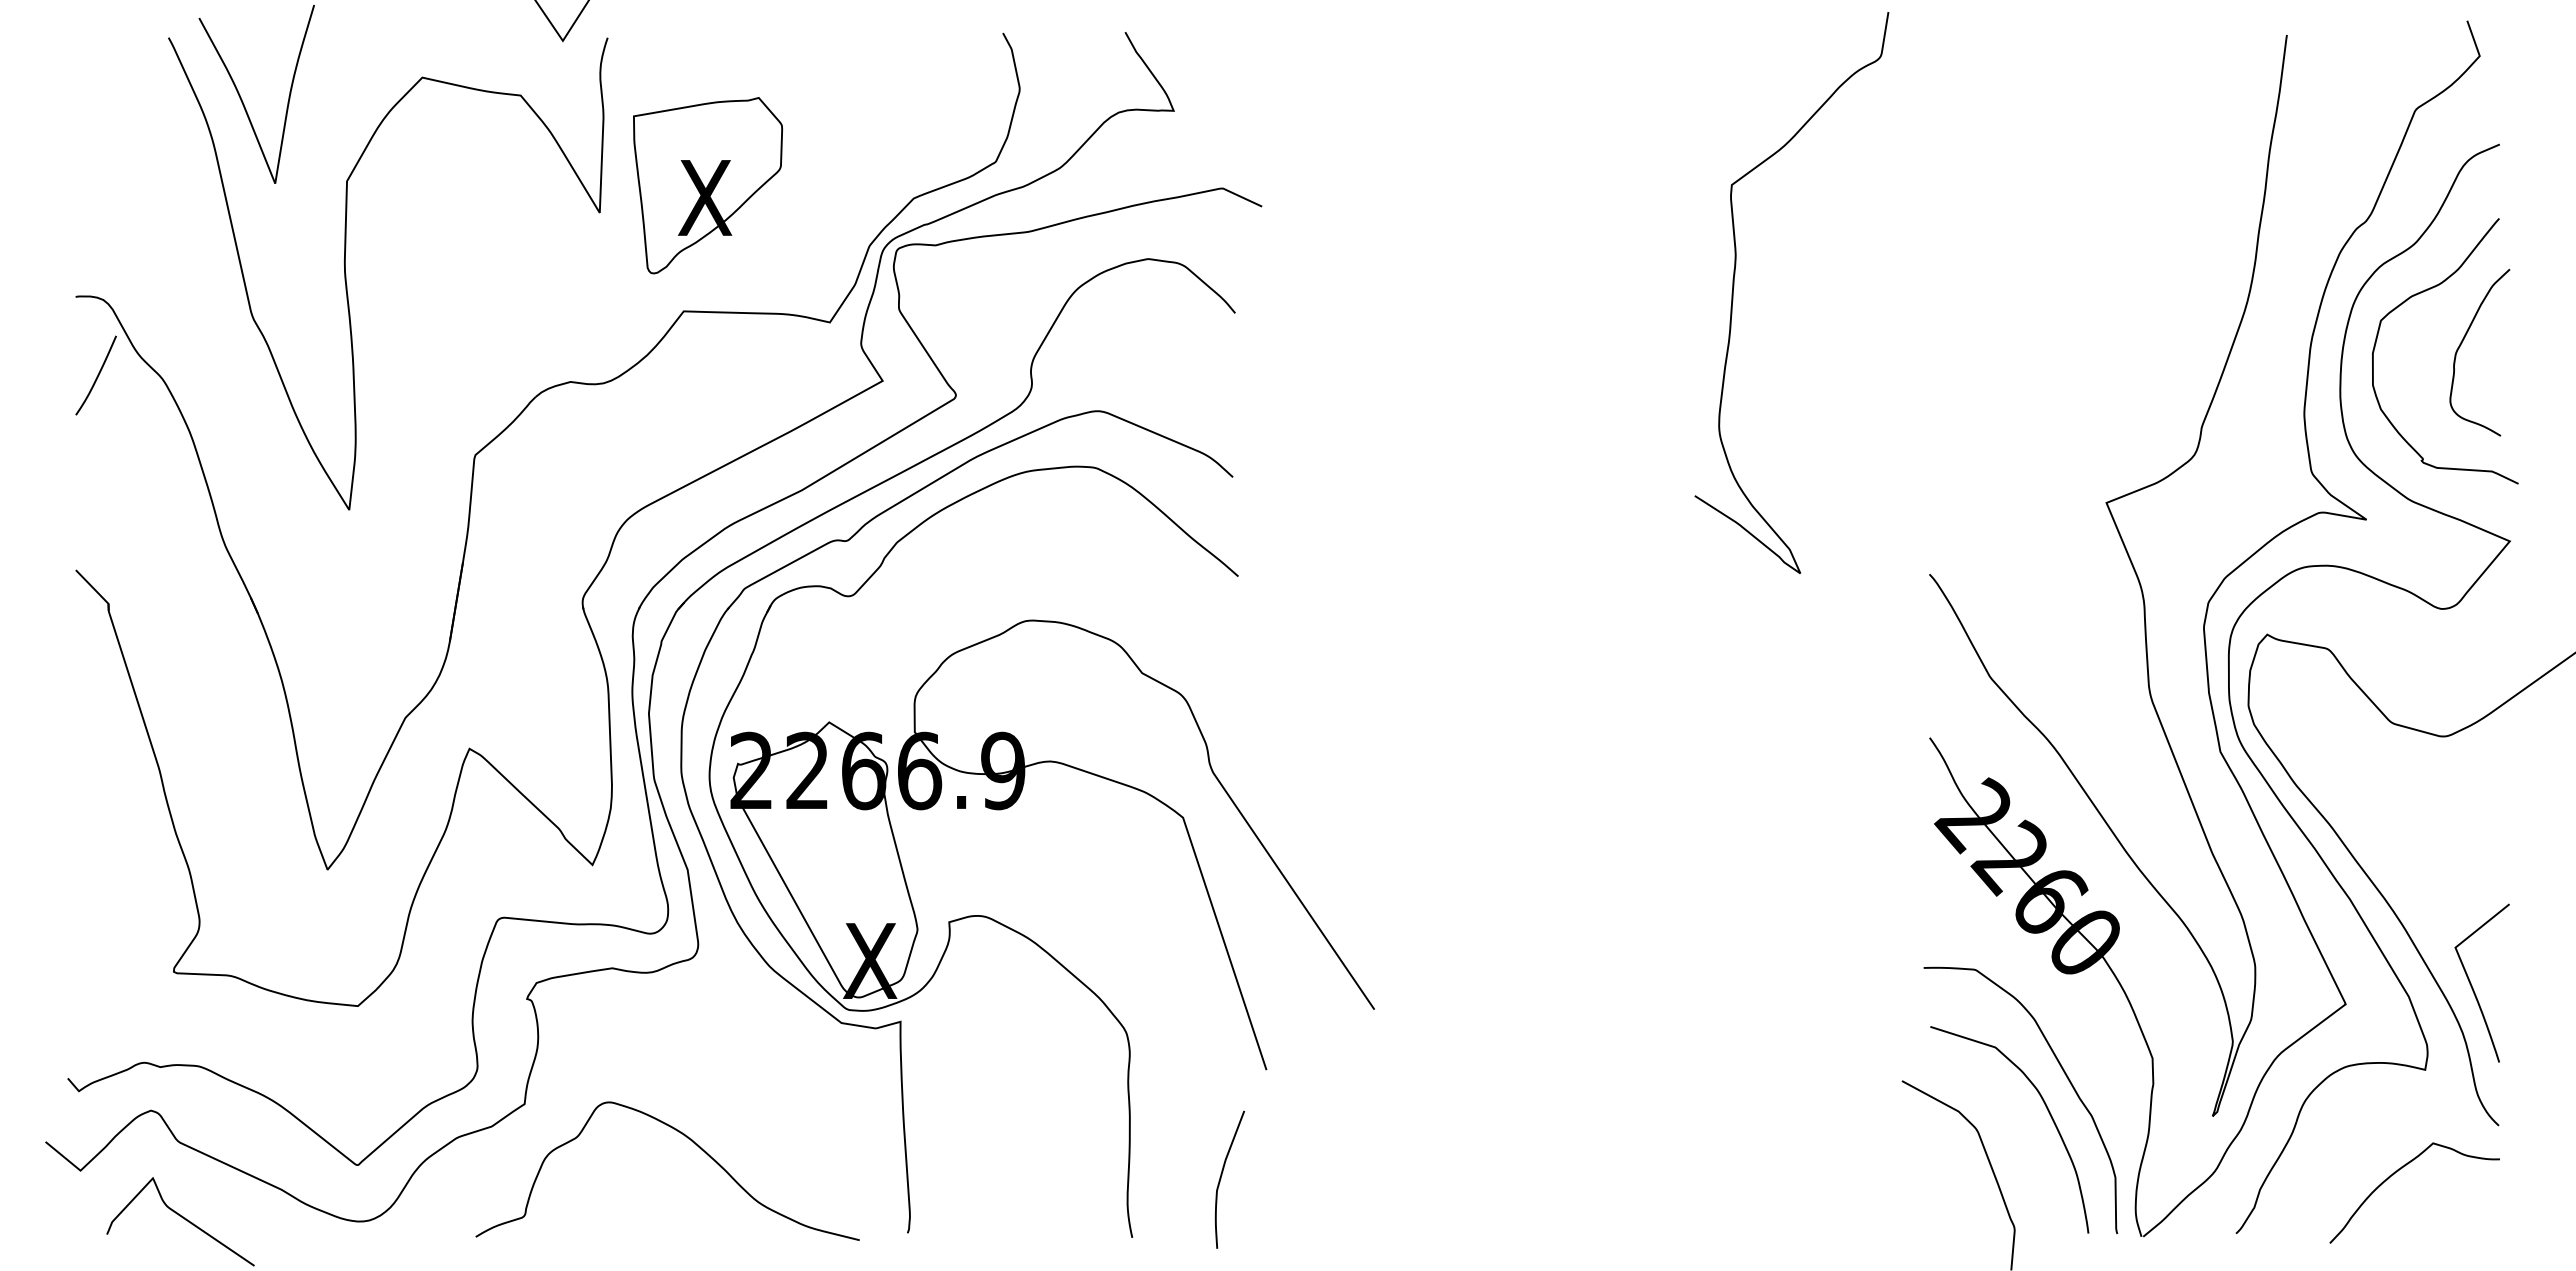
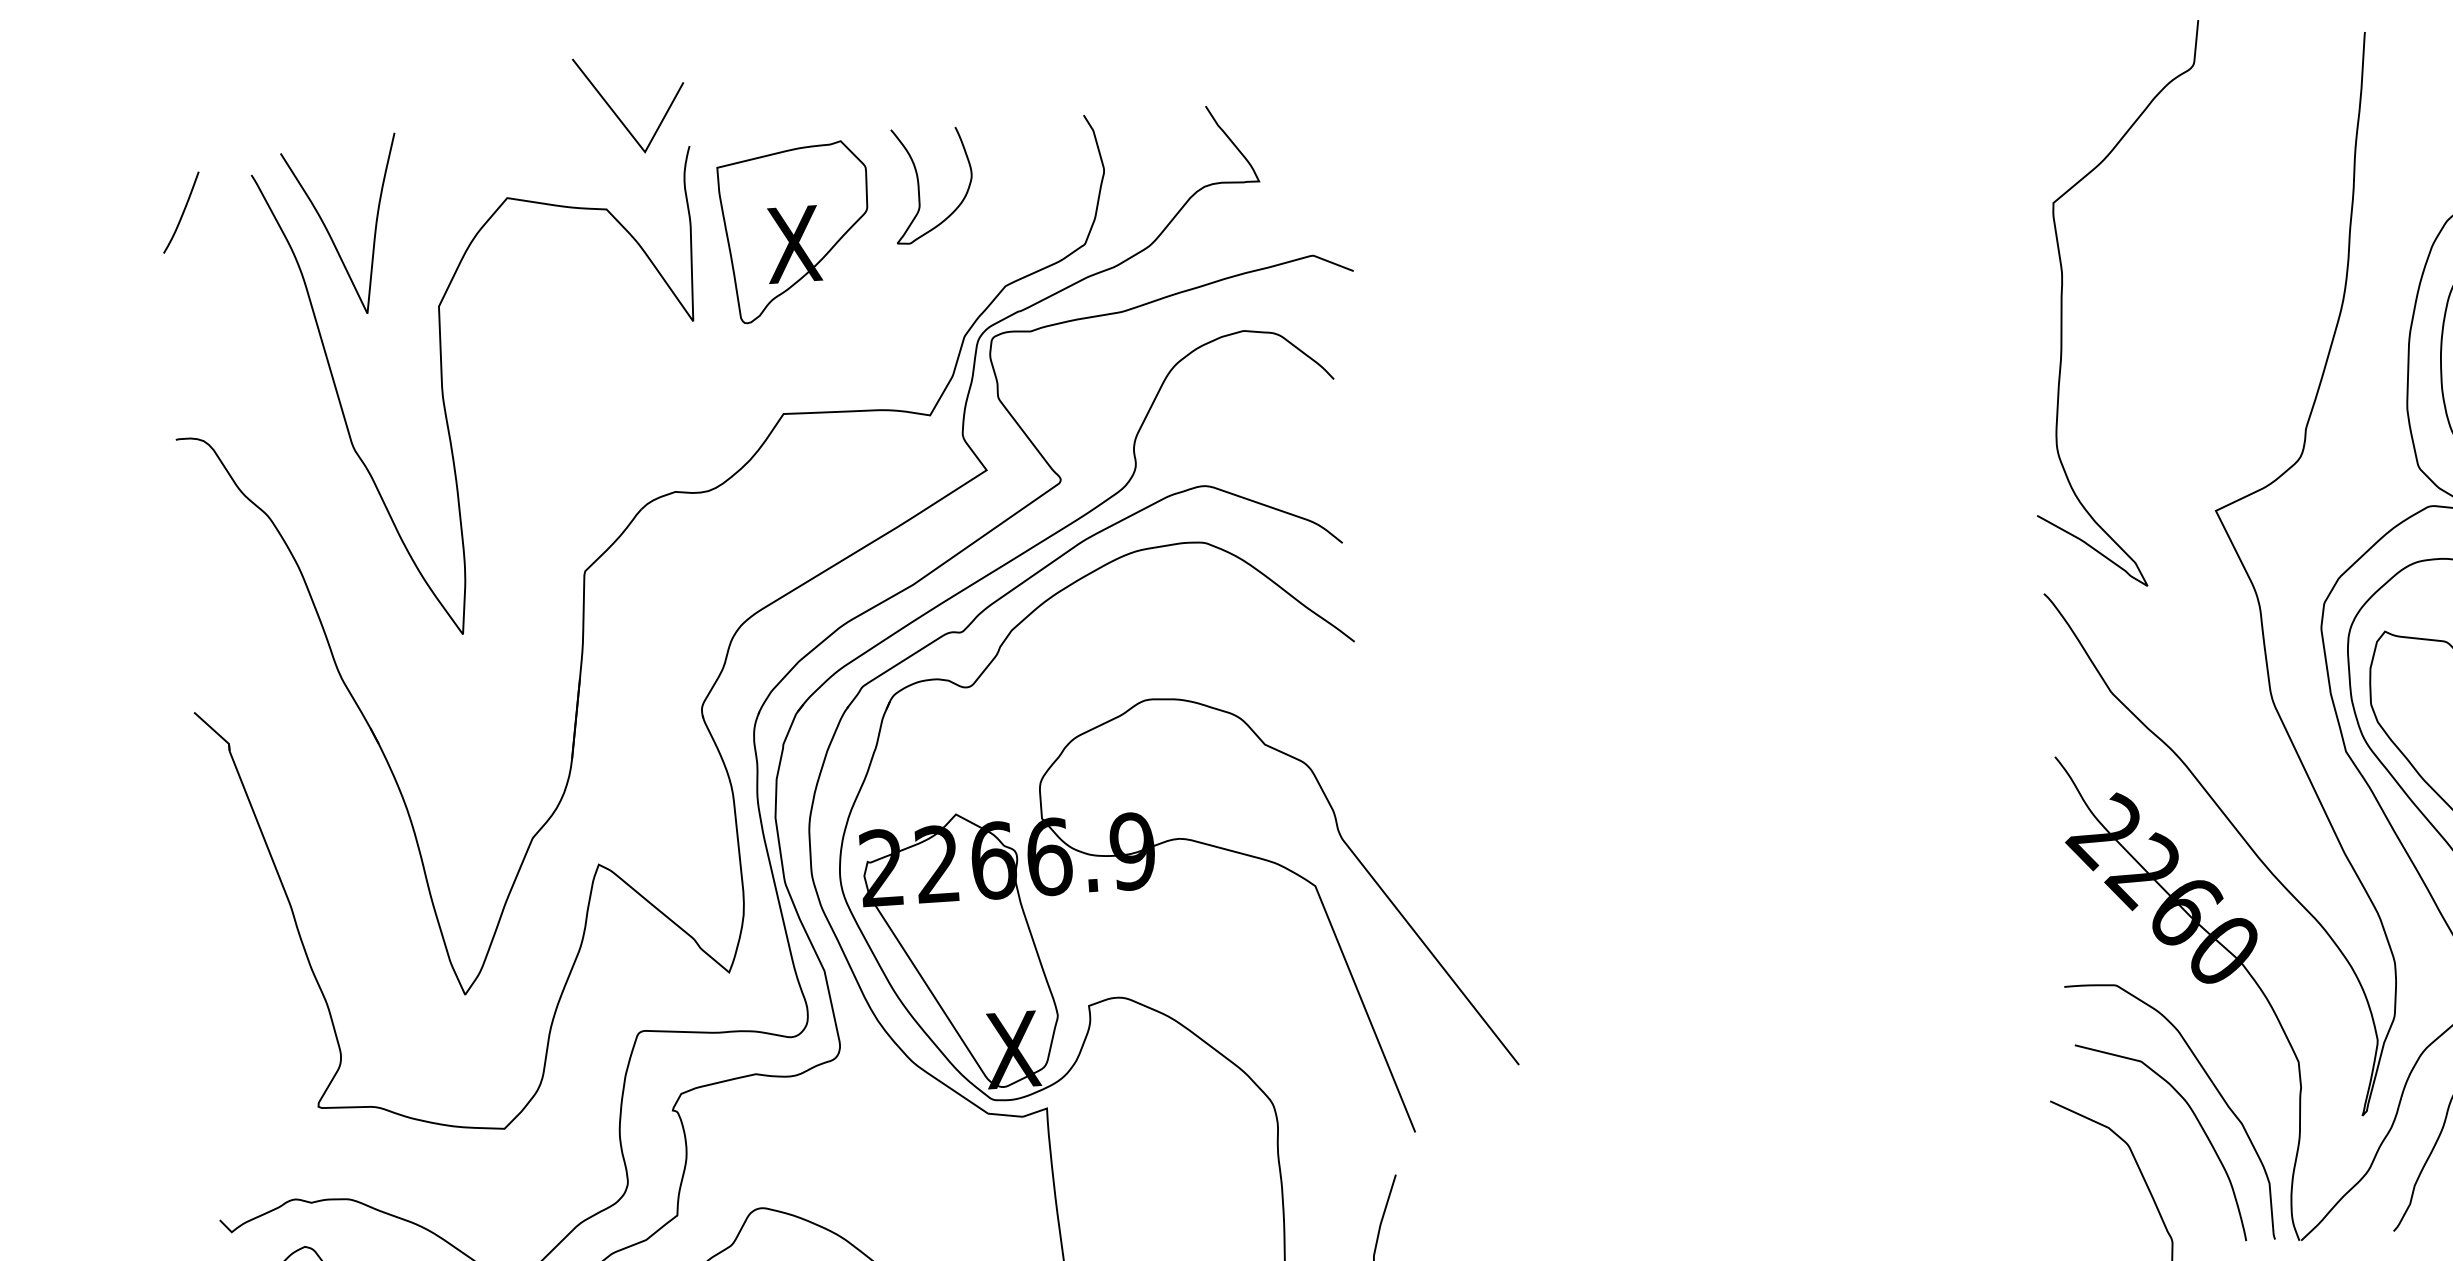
curve: (834, 92) -> (919, 185), added
part: (707, 185) -> (795, 231), moved
curve: (1734, 286) -> (2062, 304), moved
curve: (96, 376) -> (181, 213), moved

